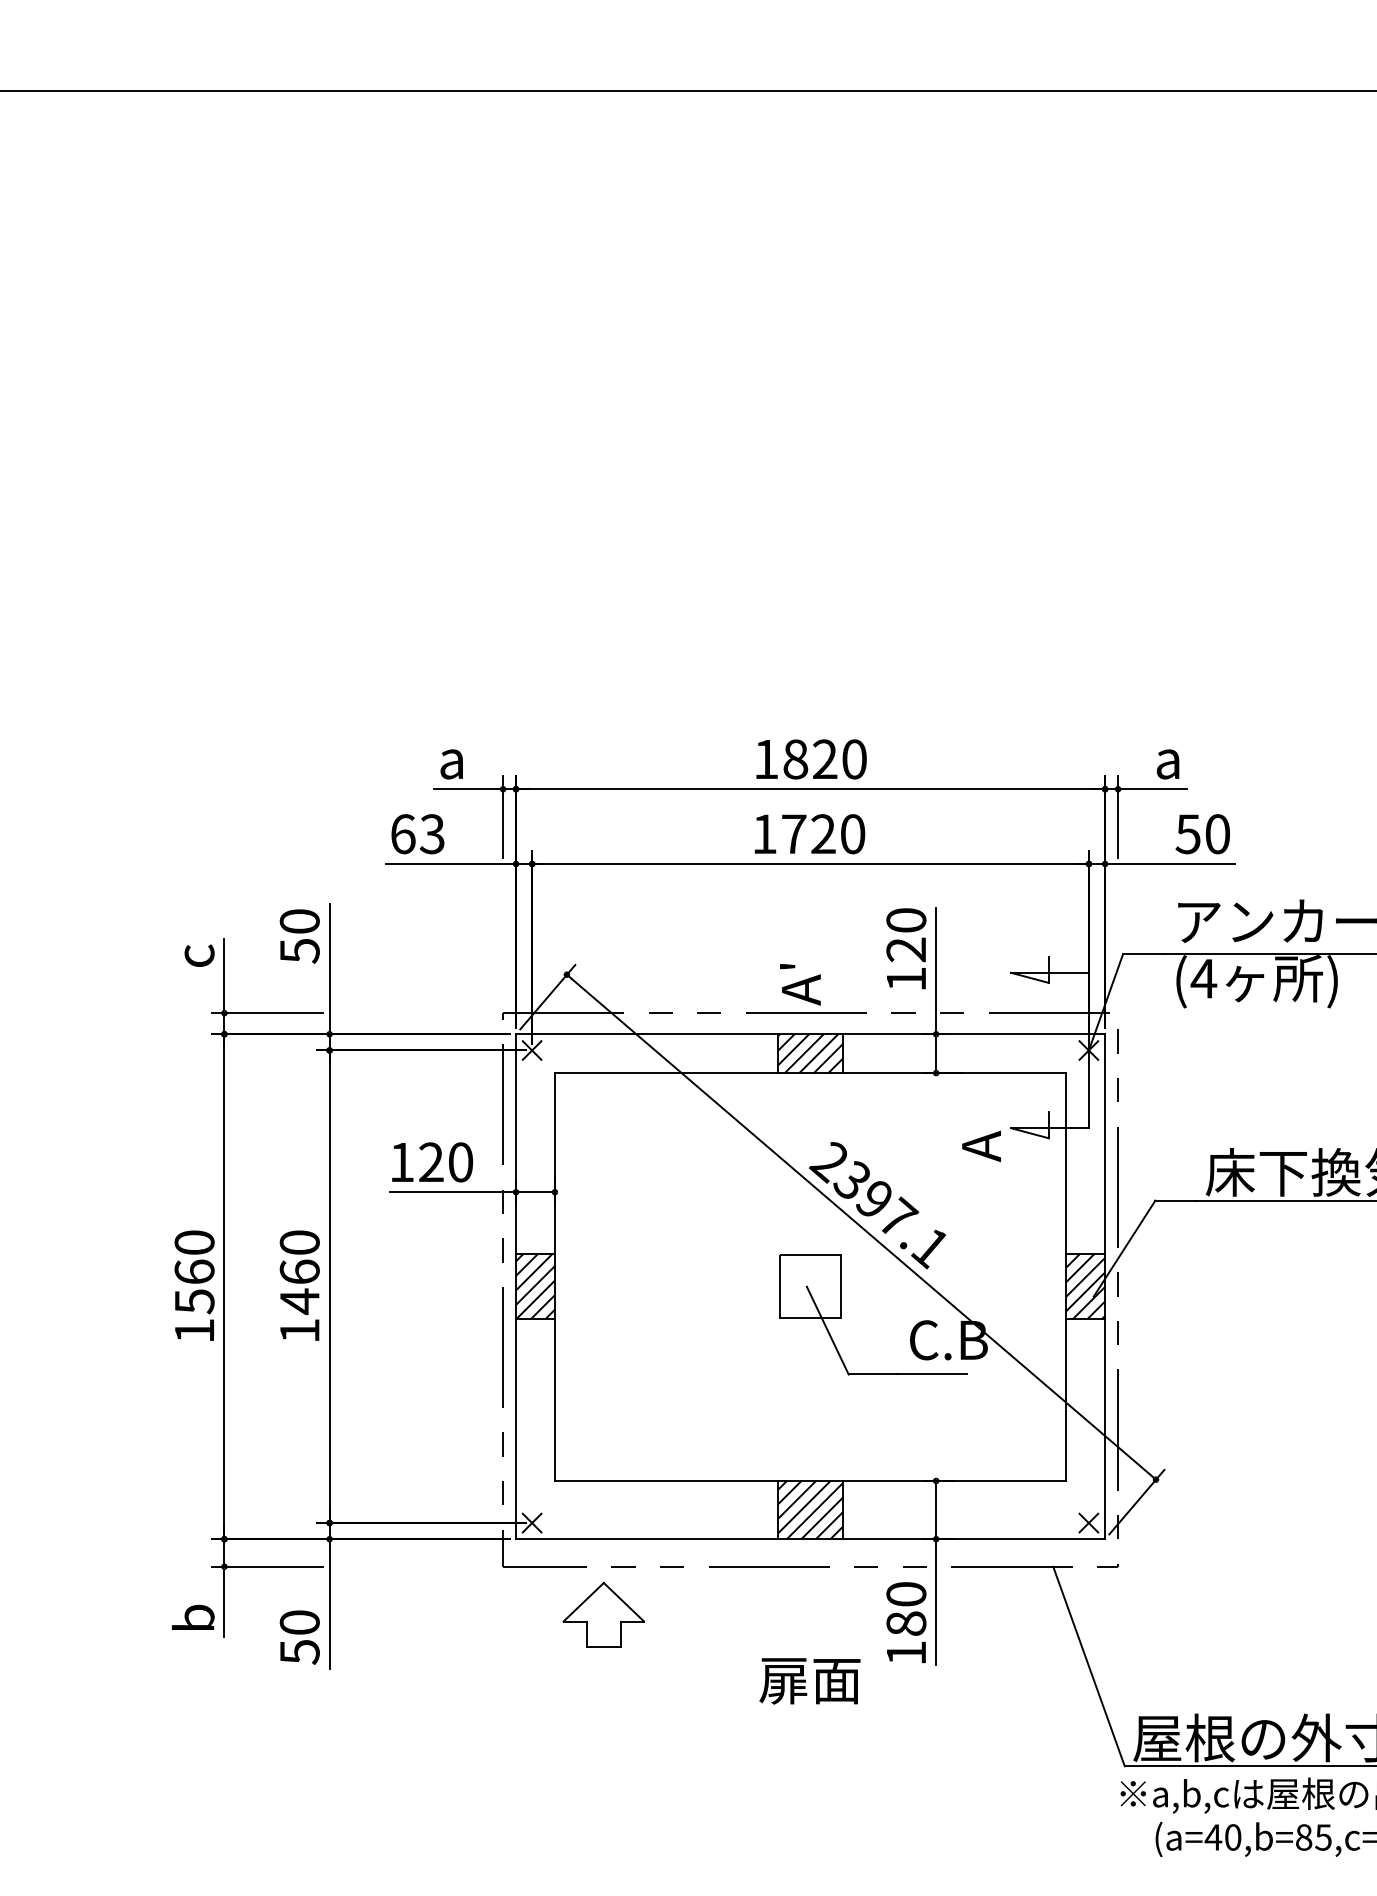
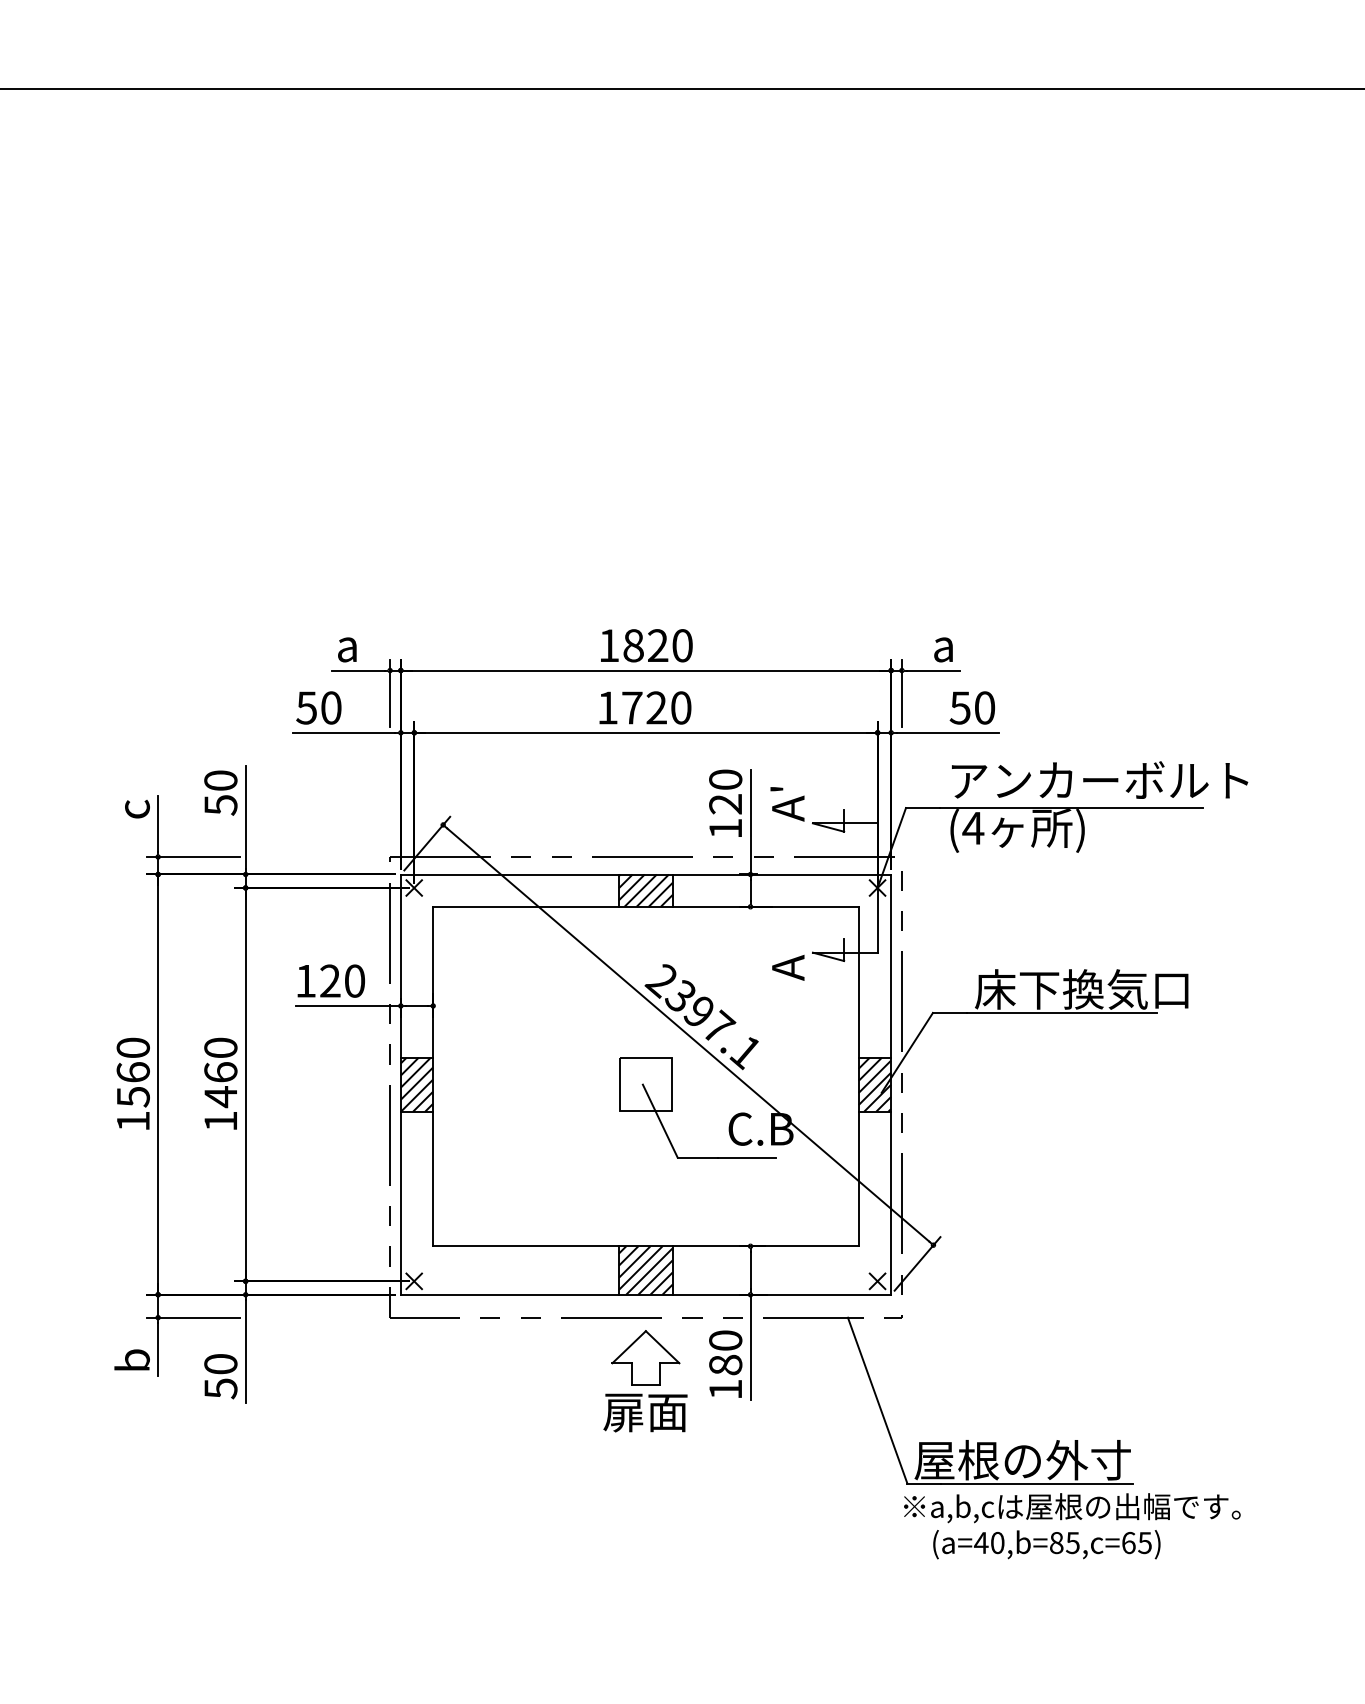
text: (417, 833) -> (318, 707), 63 -> 50
text: (800, 985) -> (787, 804), moved
part: (603, 1614) -> (645, 1357), moved

